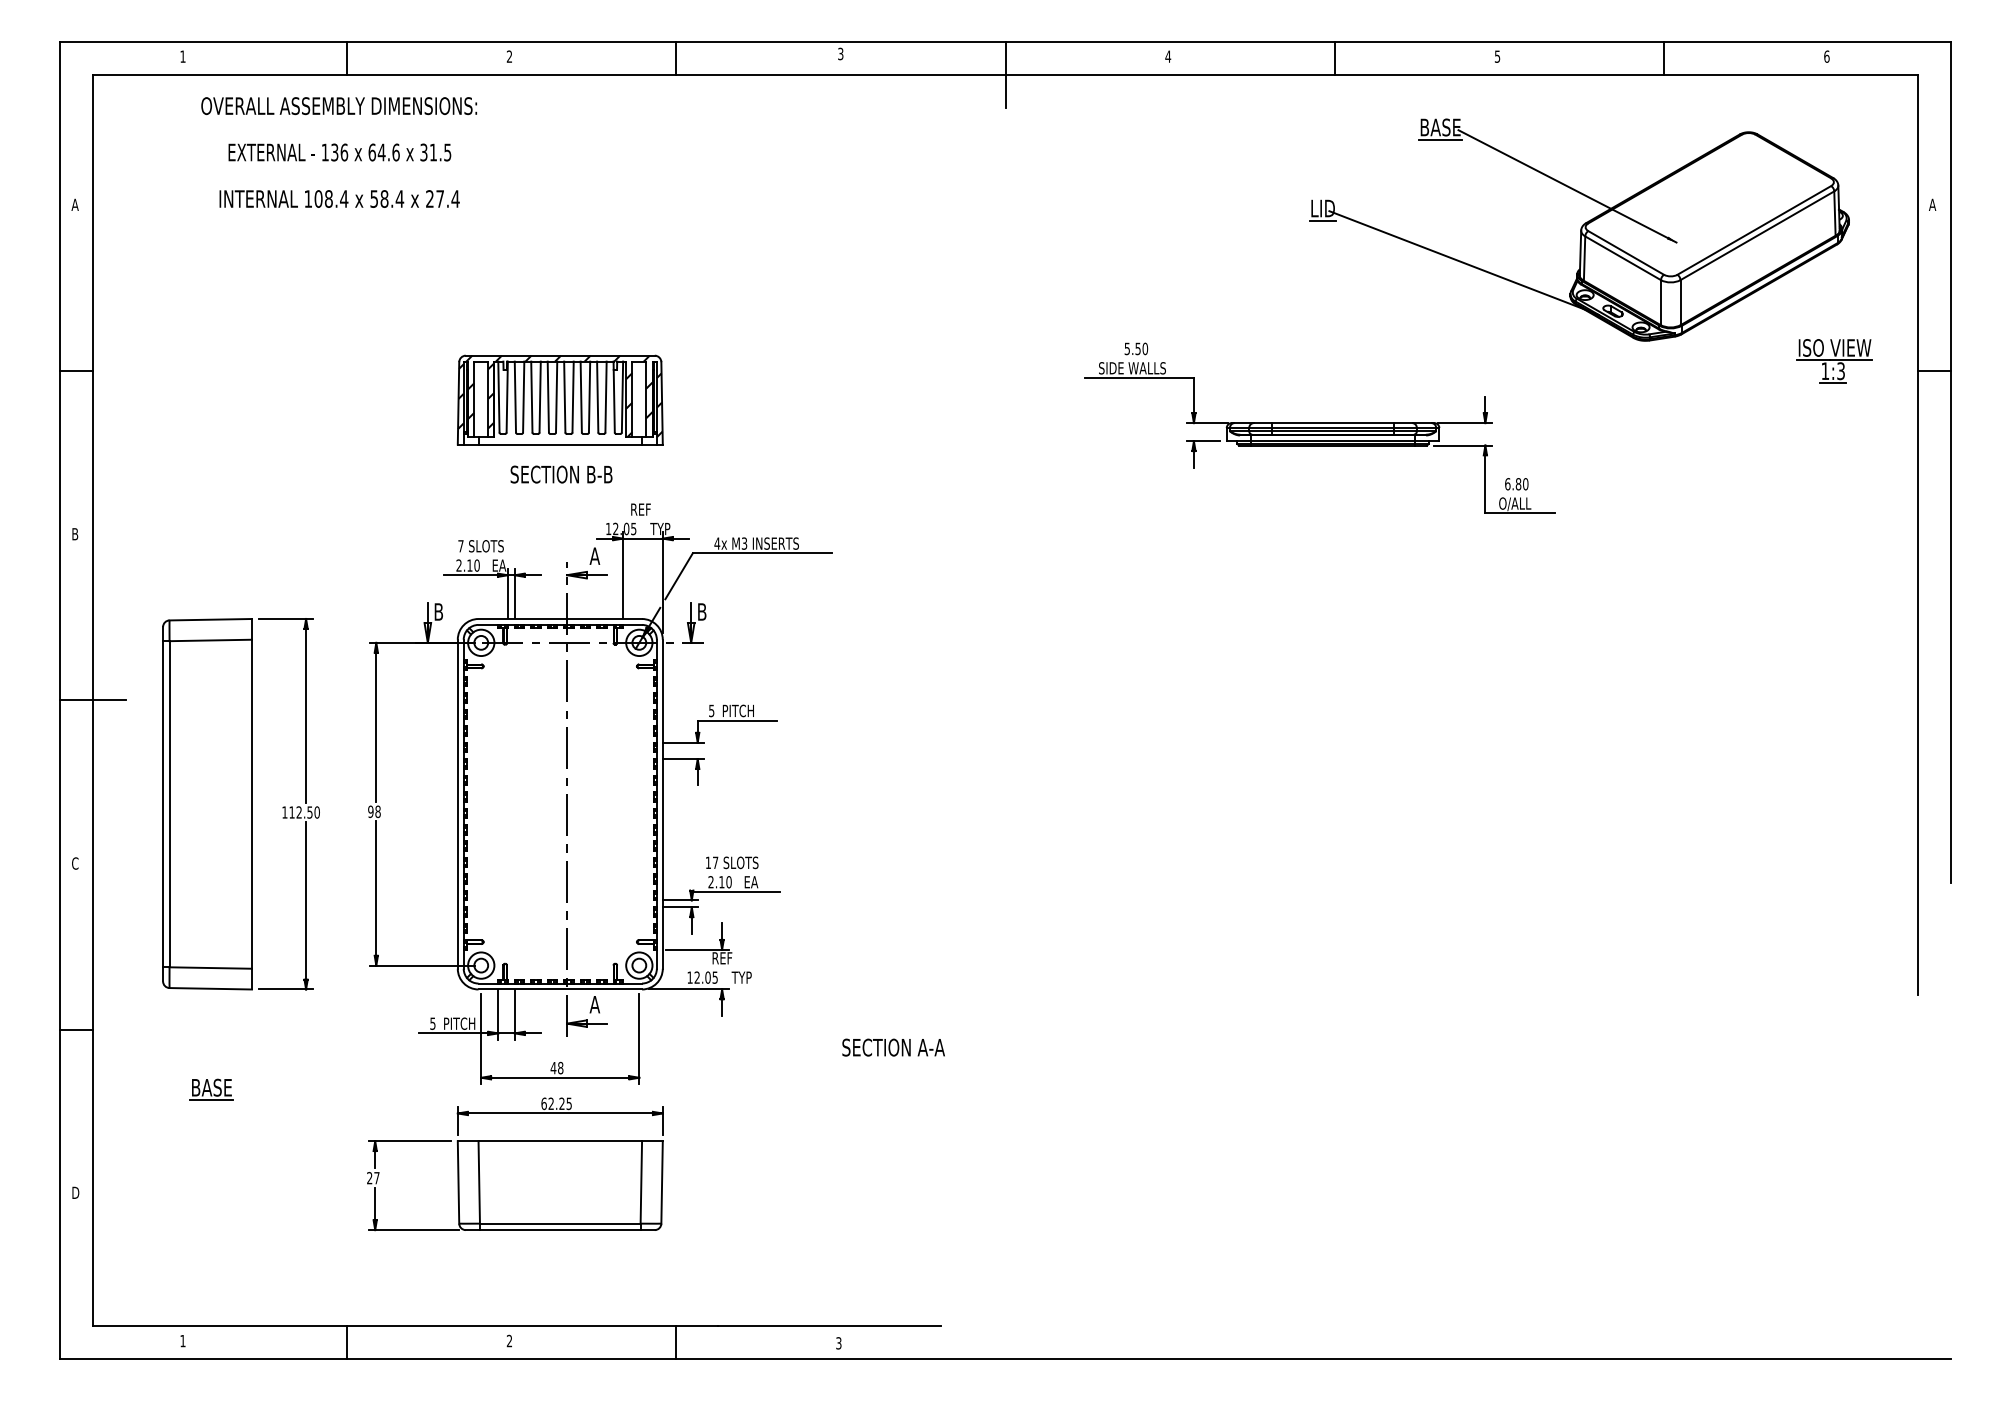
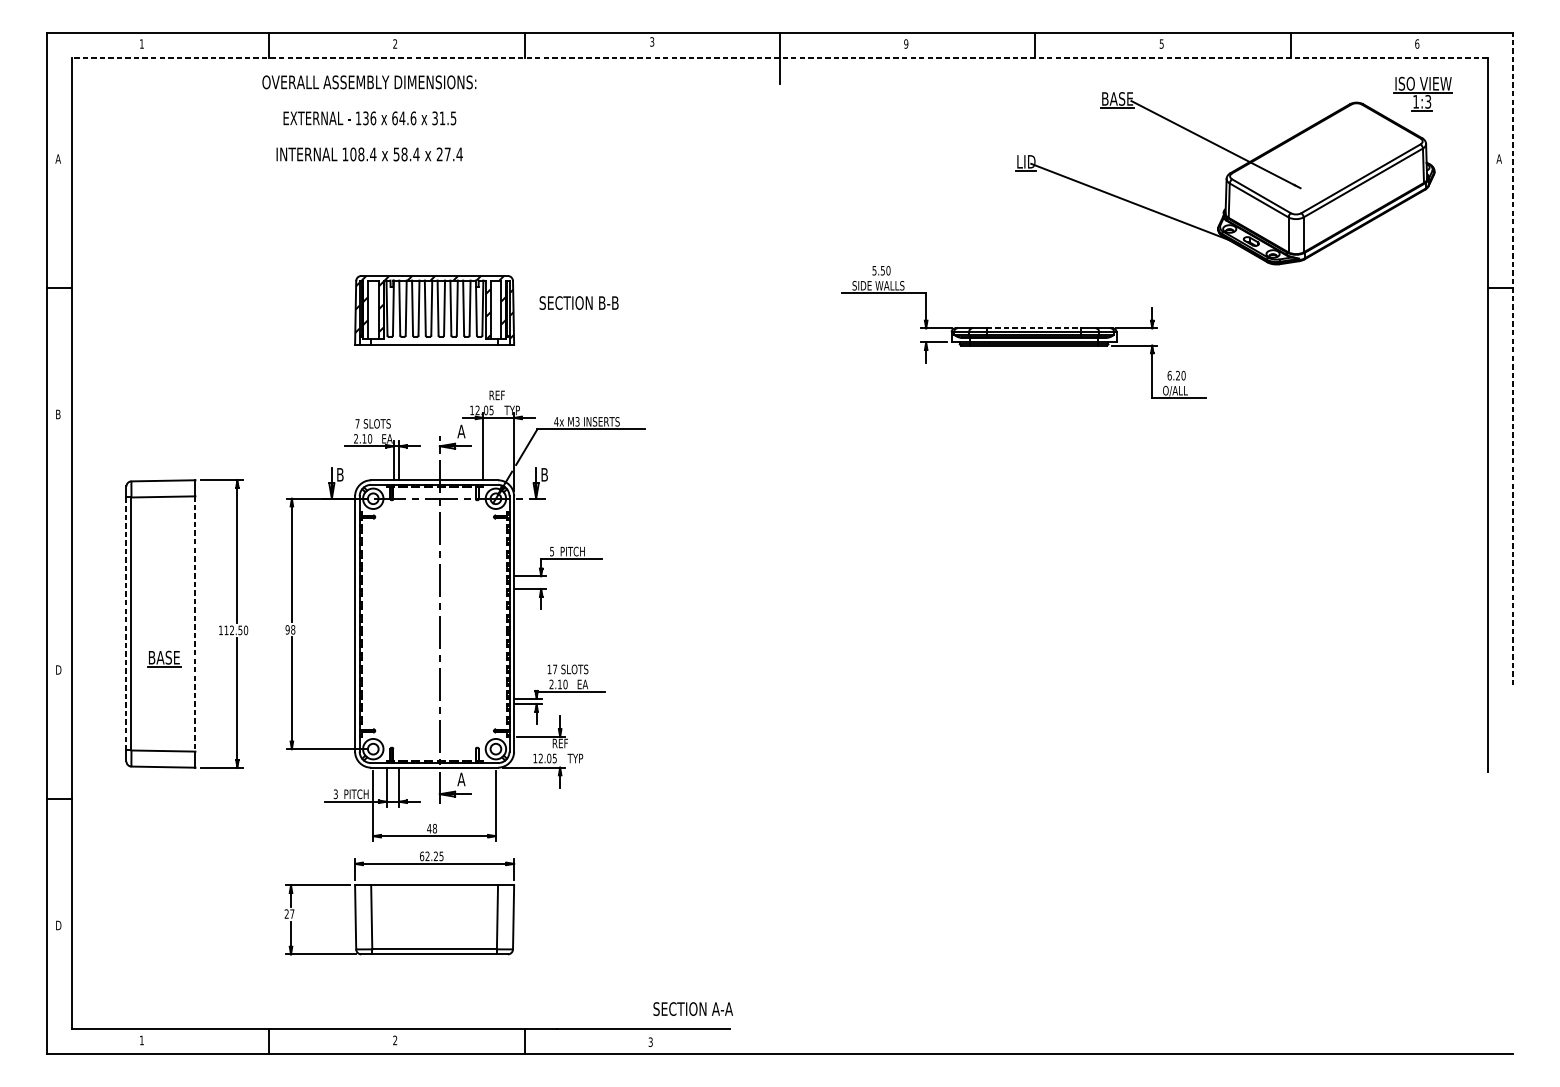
text: (1168, 56) -> (906, 43), 4 -> 9
line: (1005, 74) -> (780, 57), solid -> dashed
text: (338, 152) -> (368, 118), moved
part: (1834, 361) -> (1423, 94), moved
line: (1333, 423) -> (1034, 328), solid -> dashed
line: (1950, 462) -> (1513, 358), solid -> dashed
text: (561, 474) -> (579, 303), moved
text: (1518, 484) -> (1177, 375), 6.80 -> 6.20
line: (93, 700) -> (72, 543), removed
line: (163, 803) -> (126, 623), solid -> dashed
line: (252, 804) -> (195, 624), solid -> dashed
text: (75, 863) -> (58, 669), C -> D
text: (432, 1023) -> (335, 794), 5 -> 3
text: (893, 1047) -> (693, 1008), moved
part: (211, 1089) -> (164, 659), moved

